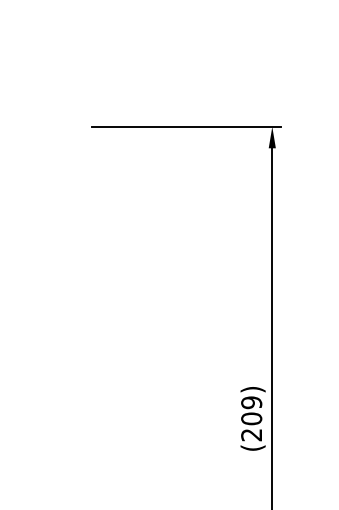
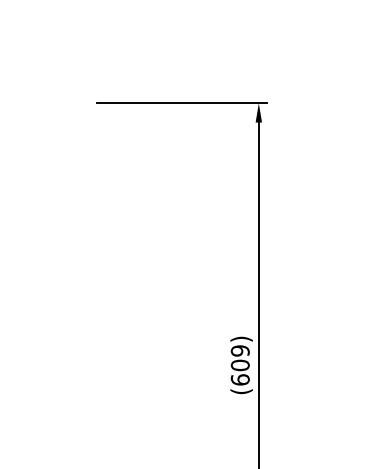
text: (250, 434) -> (239, 379), (209) -> (609)

